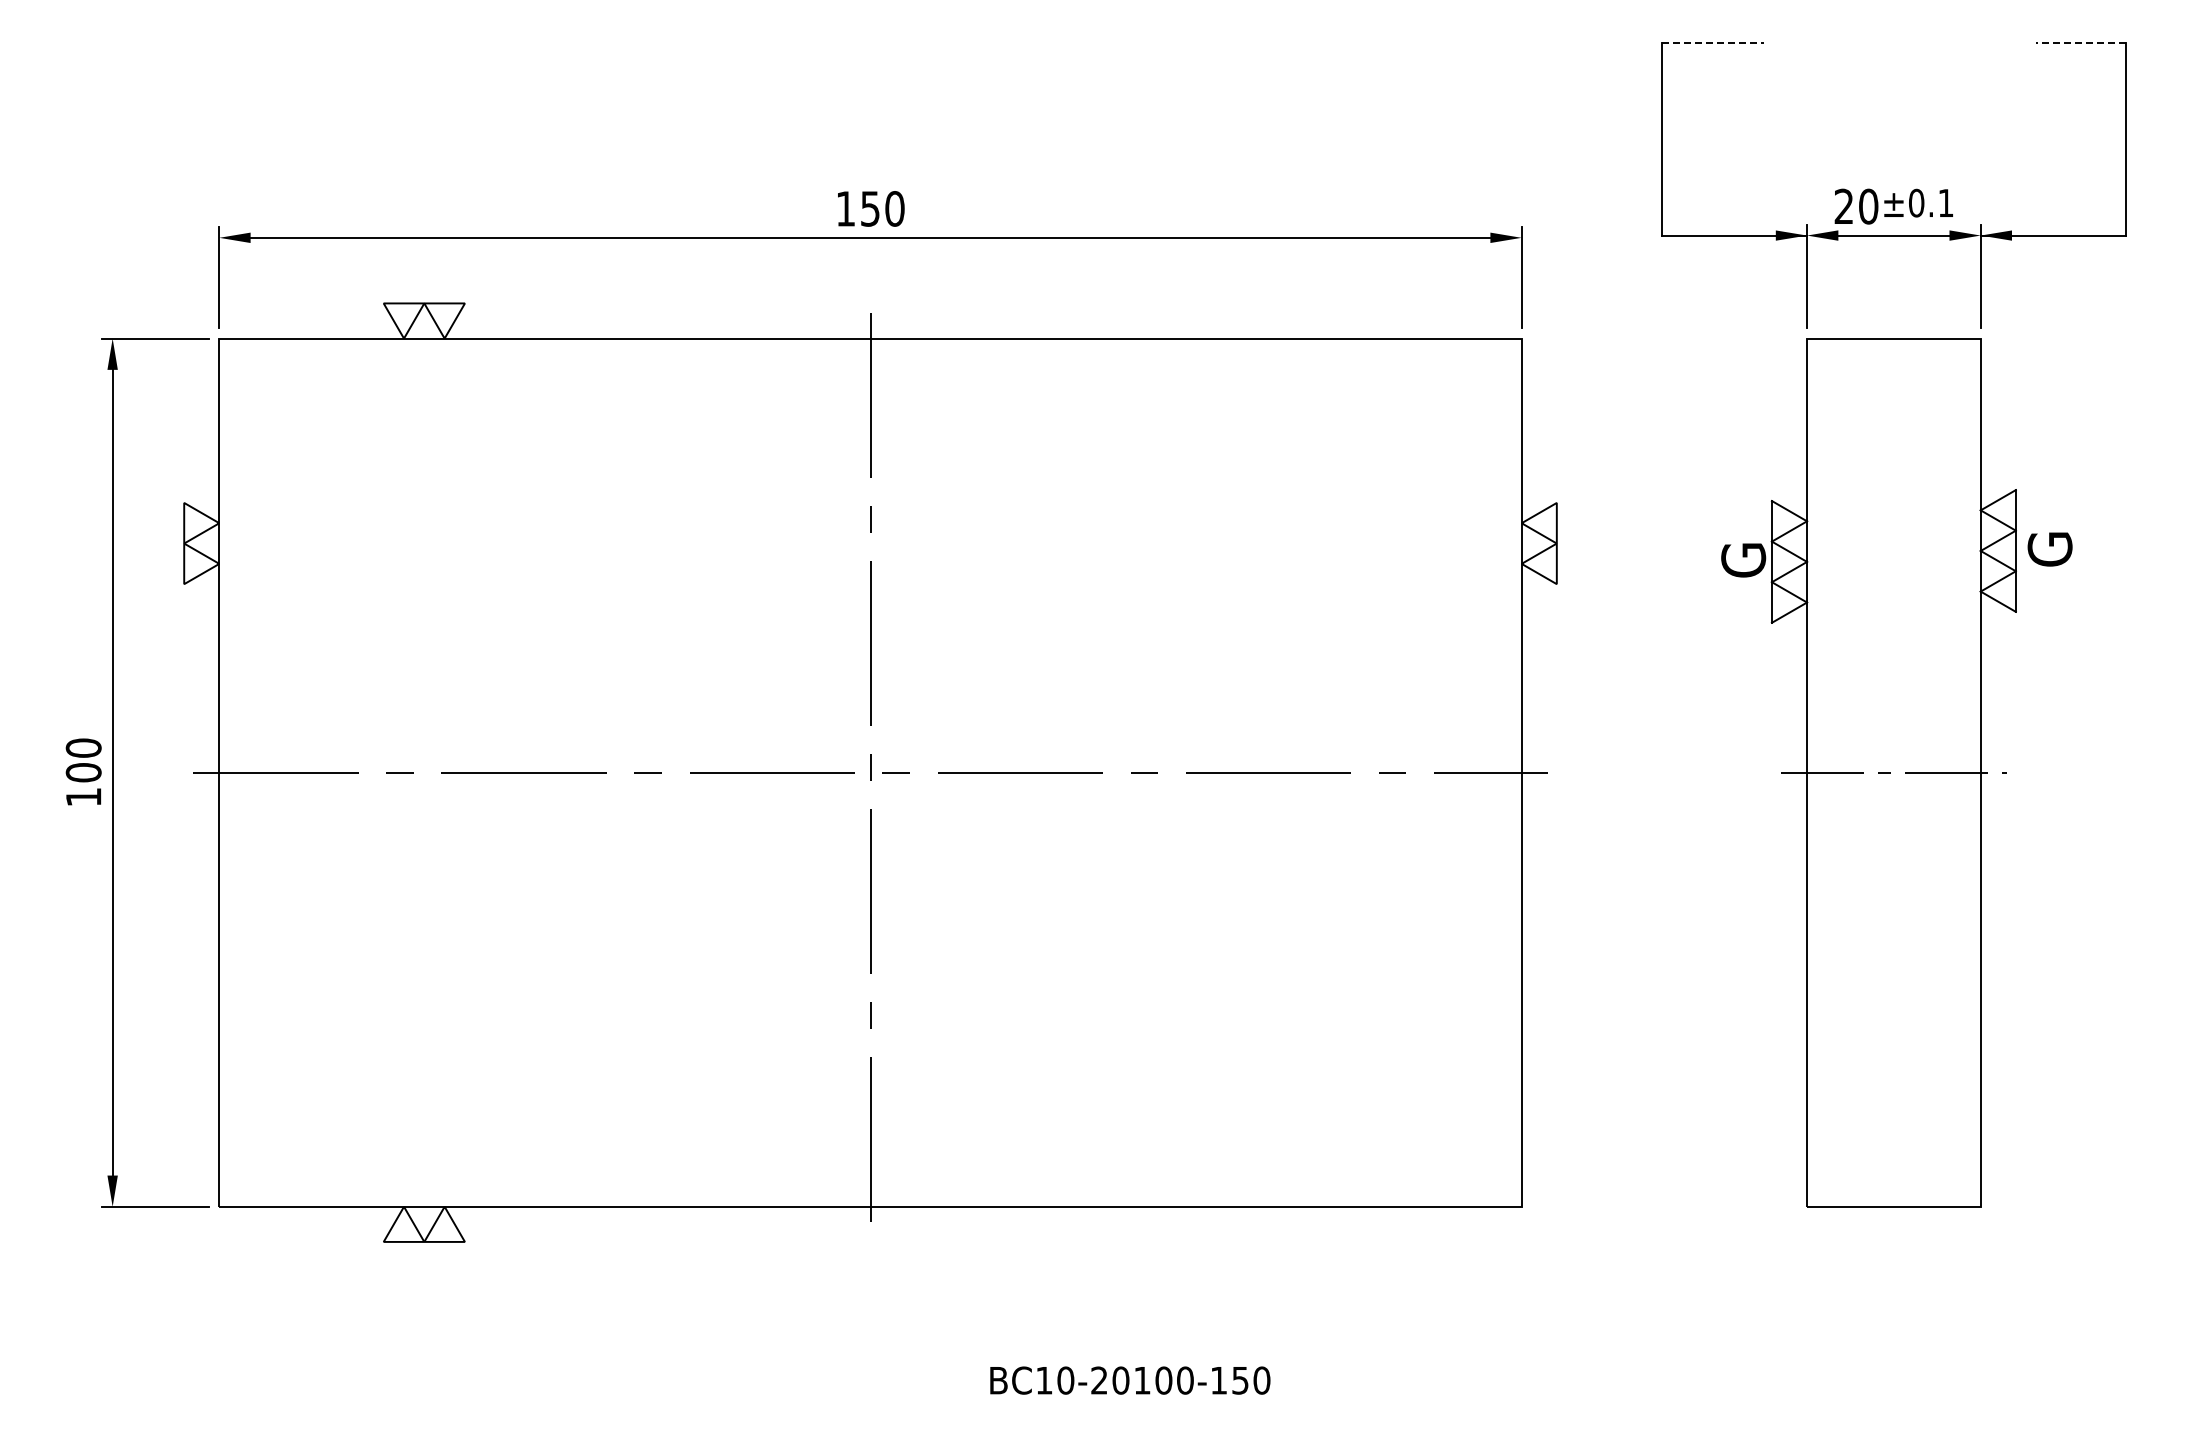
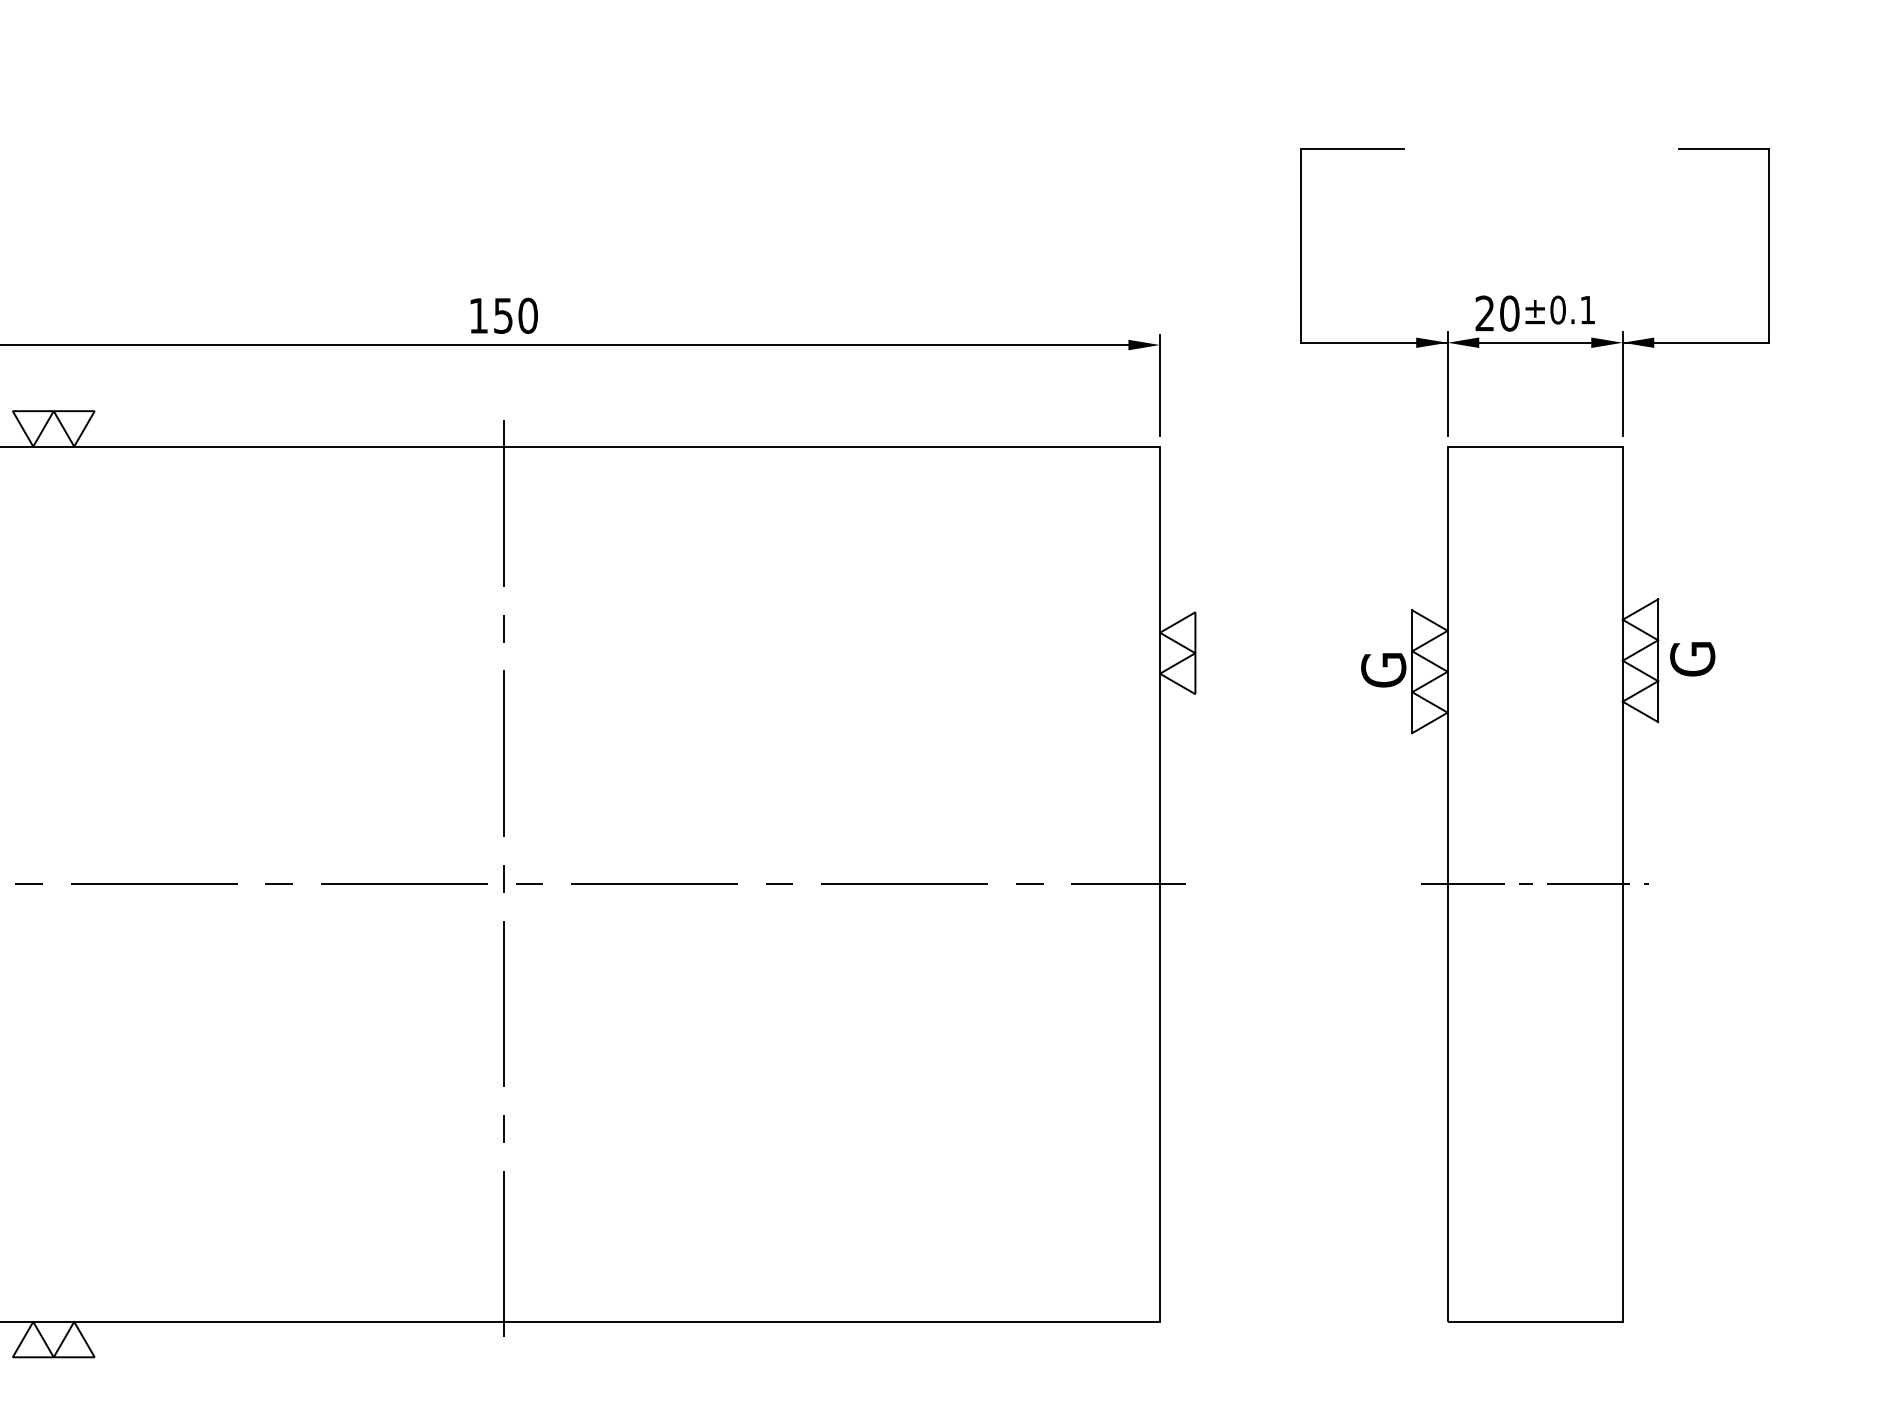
line: (1713, 43) -> (1353, 149), dashed -> solid
line: (2081, 43) -> (1724, 149), dashed -> solid

